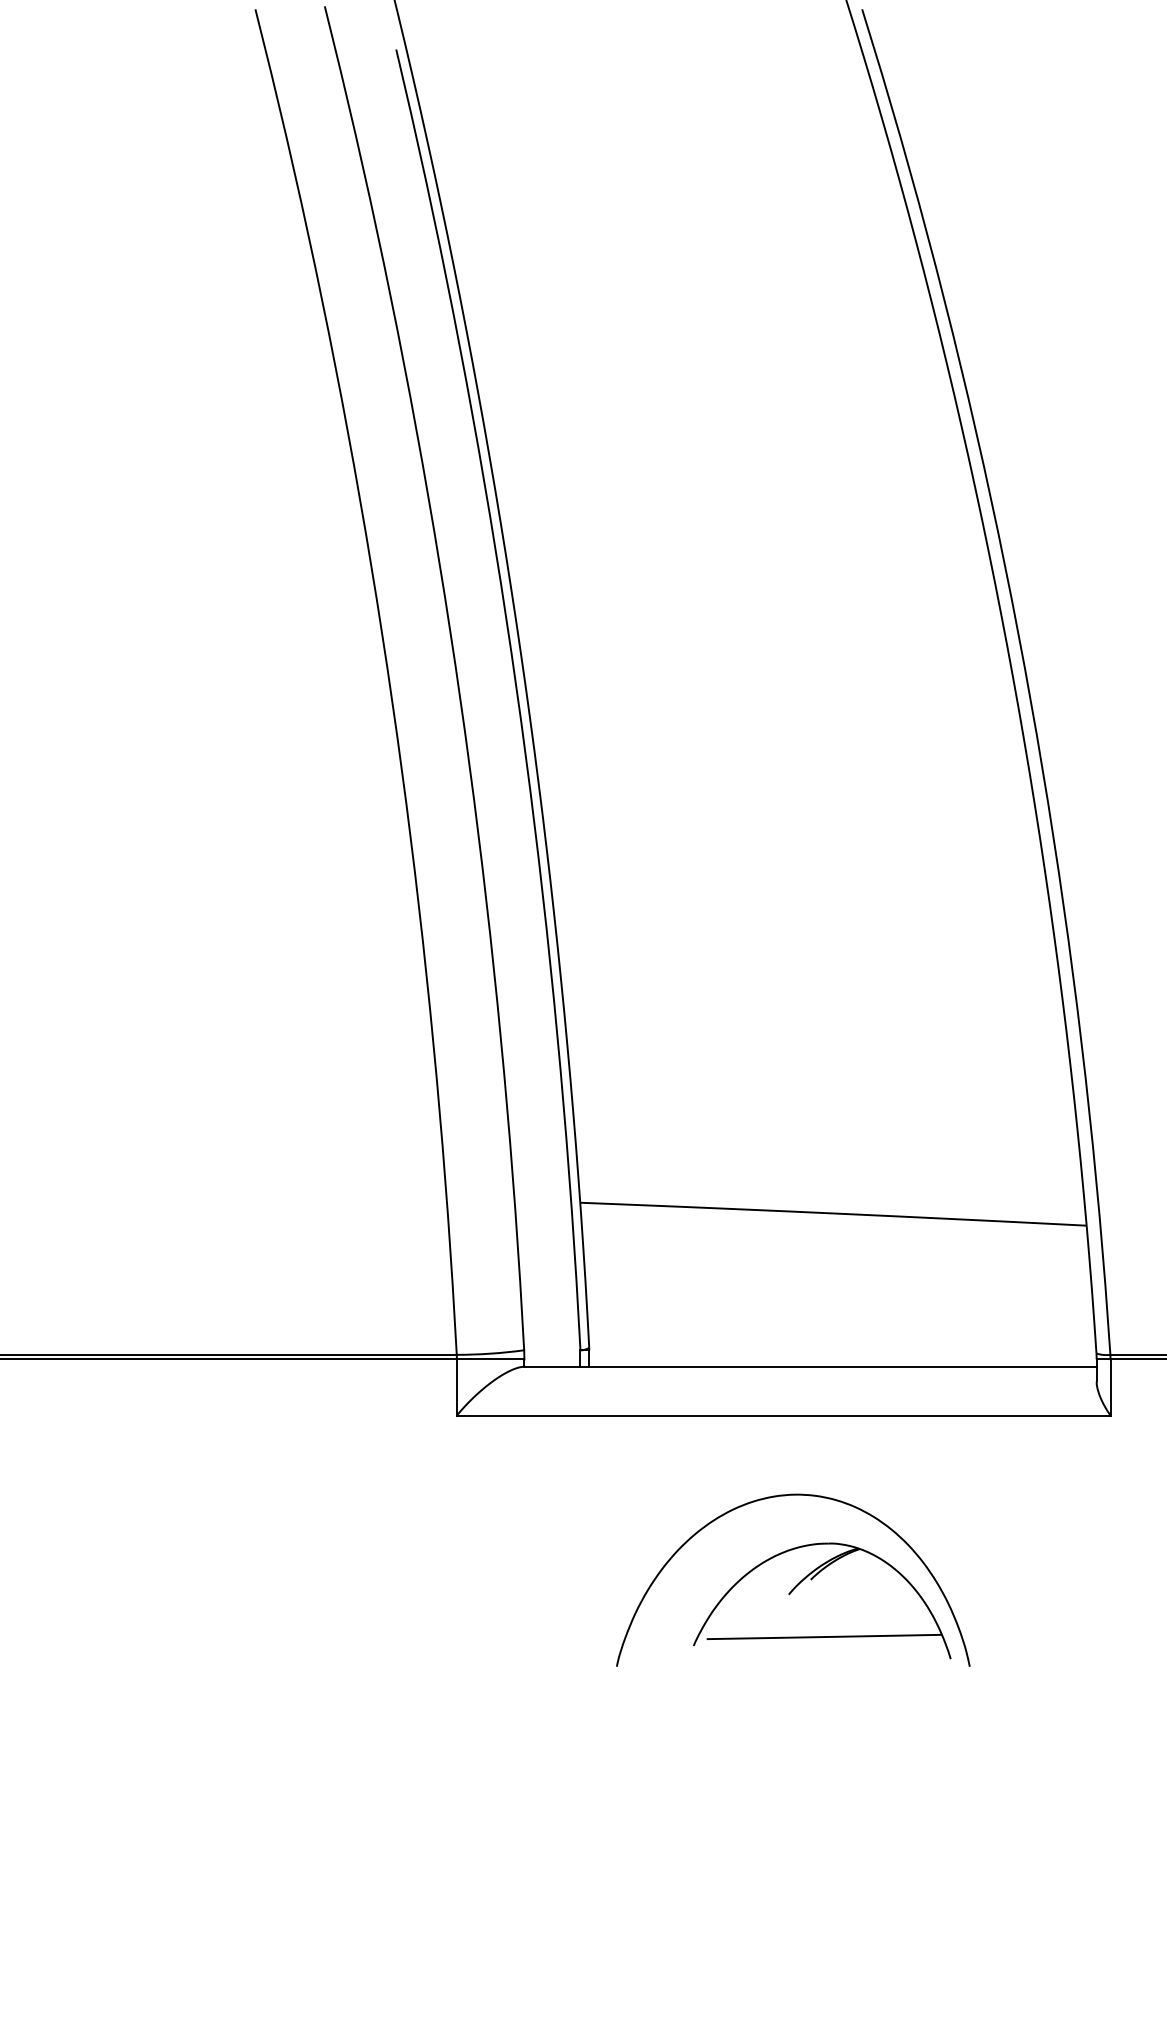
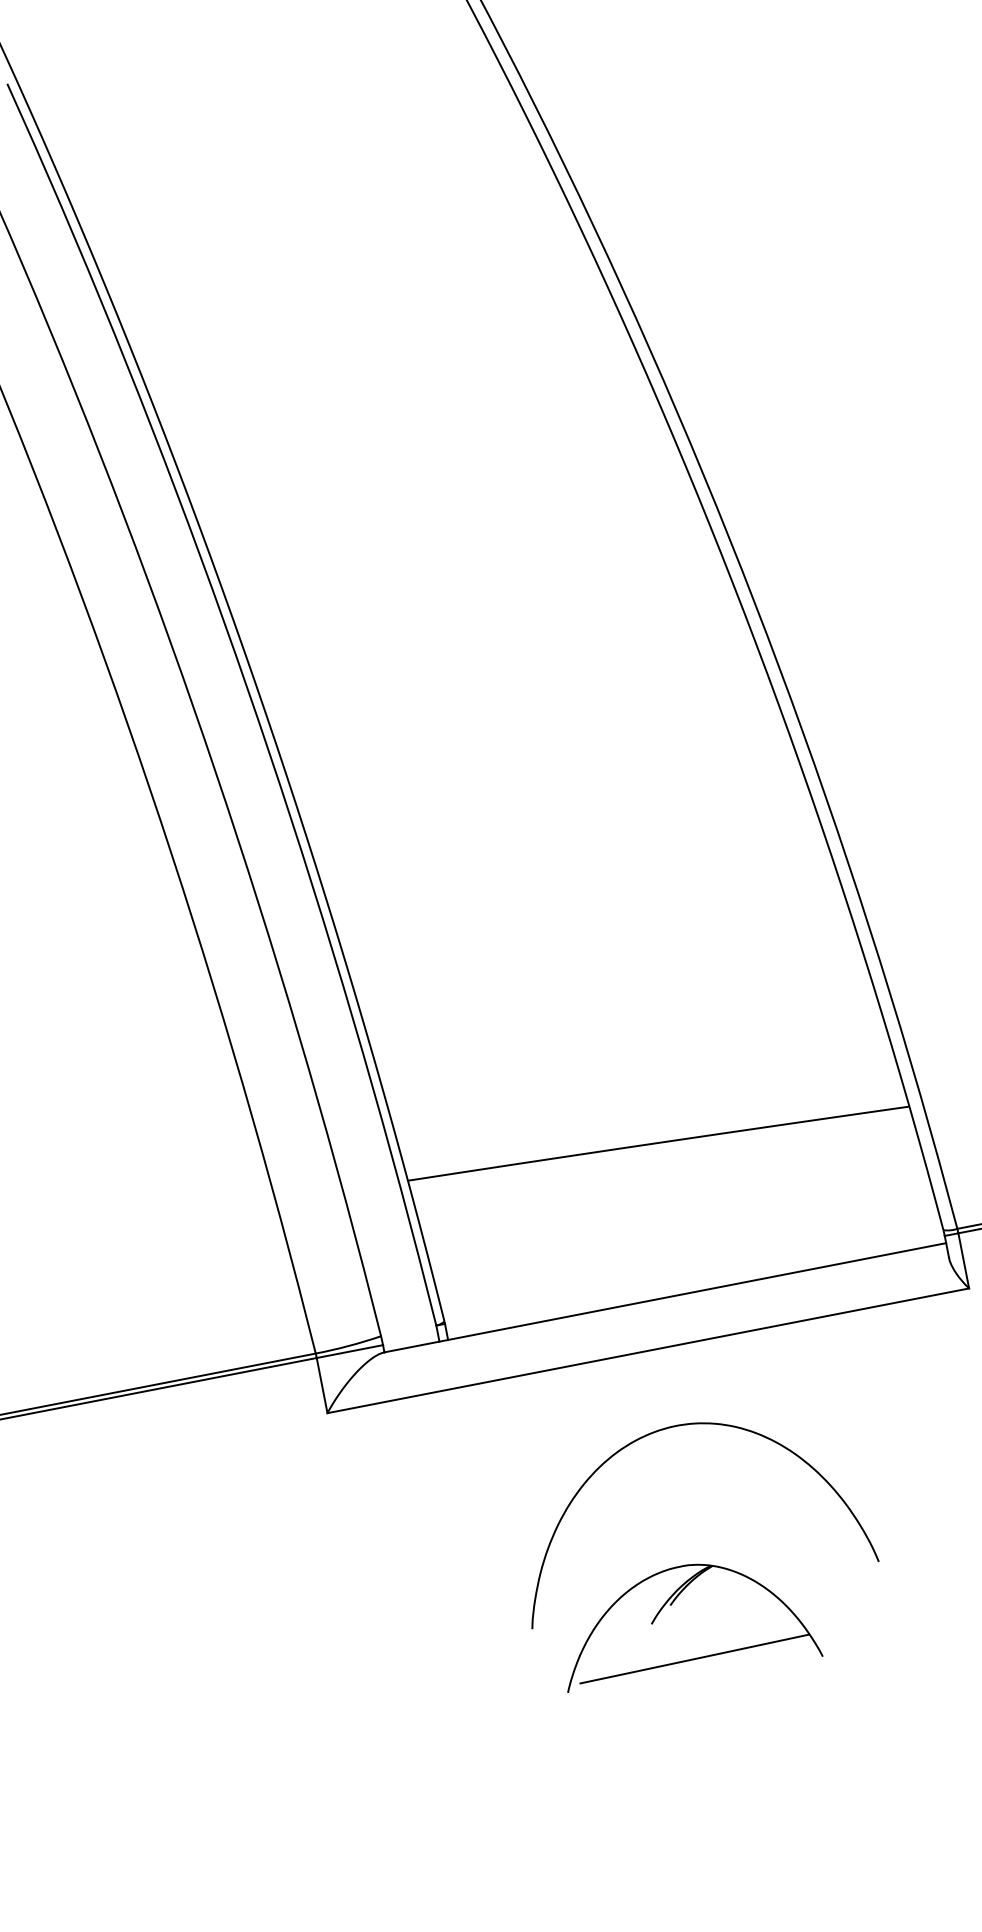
part: (811, 1580) -> (671, 1606), moved

